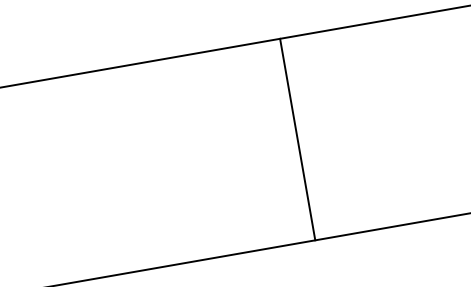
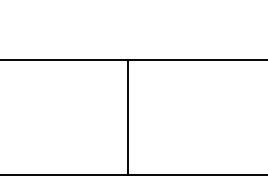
line: (297, 139) -> (127, 117), moved

